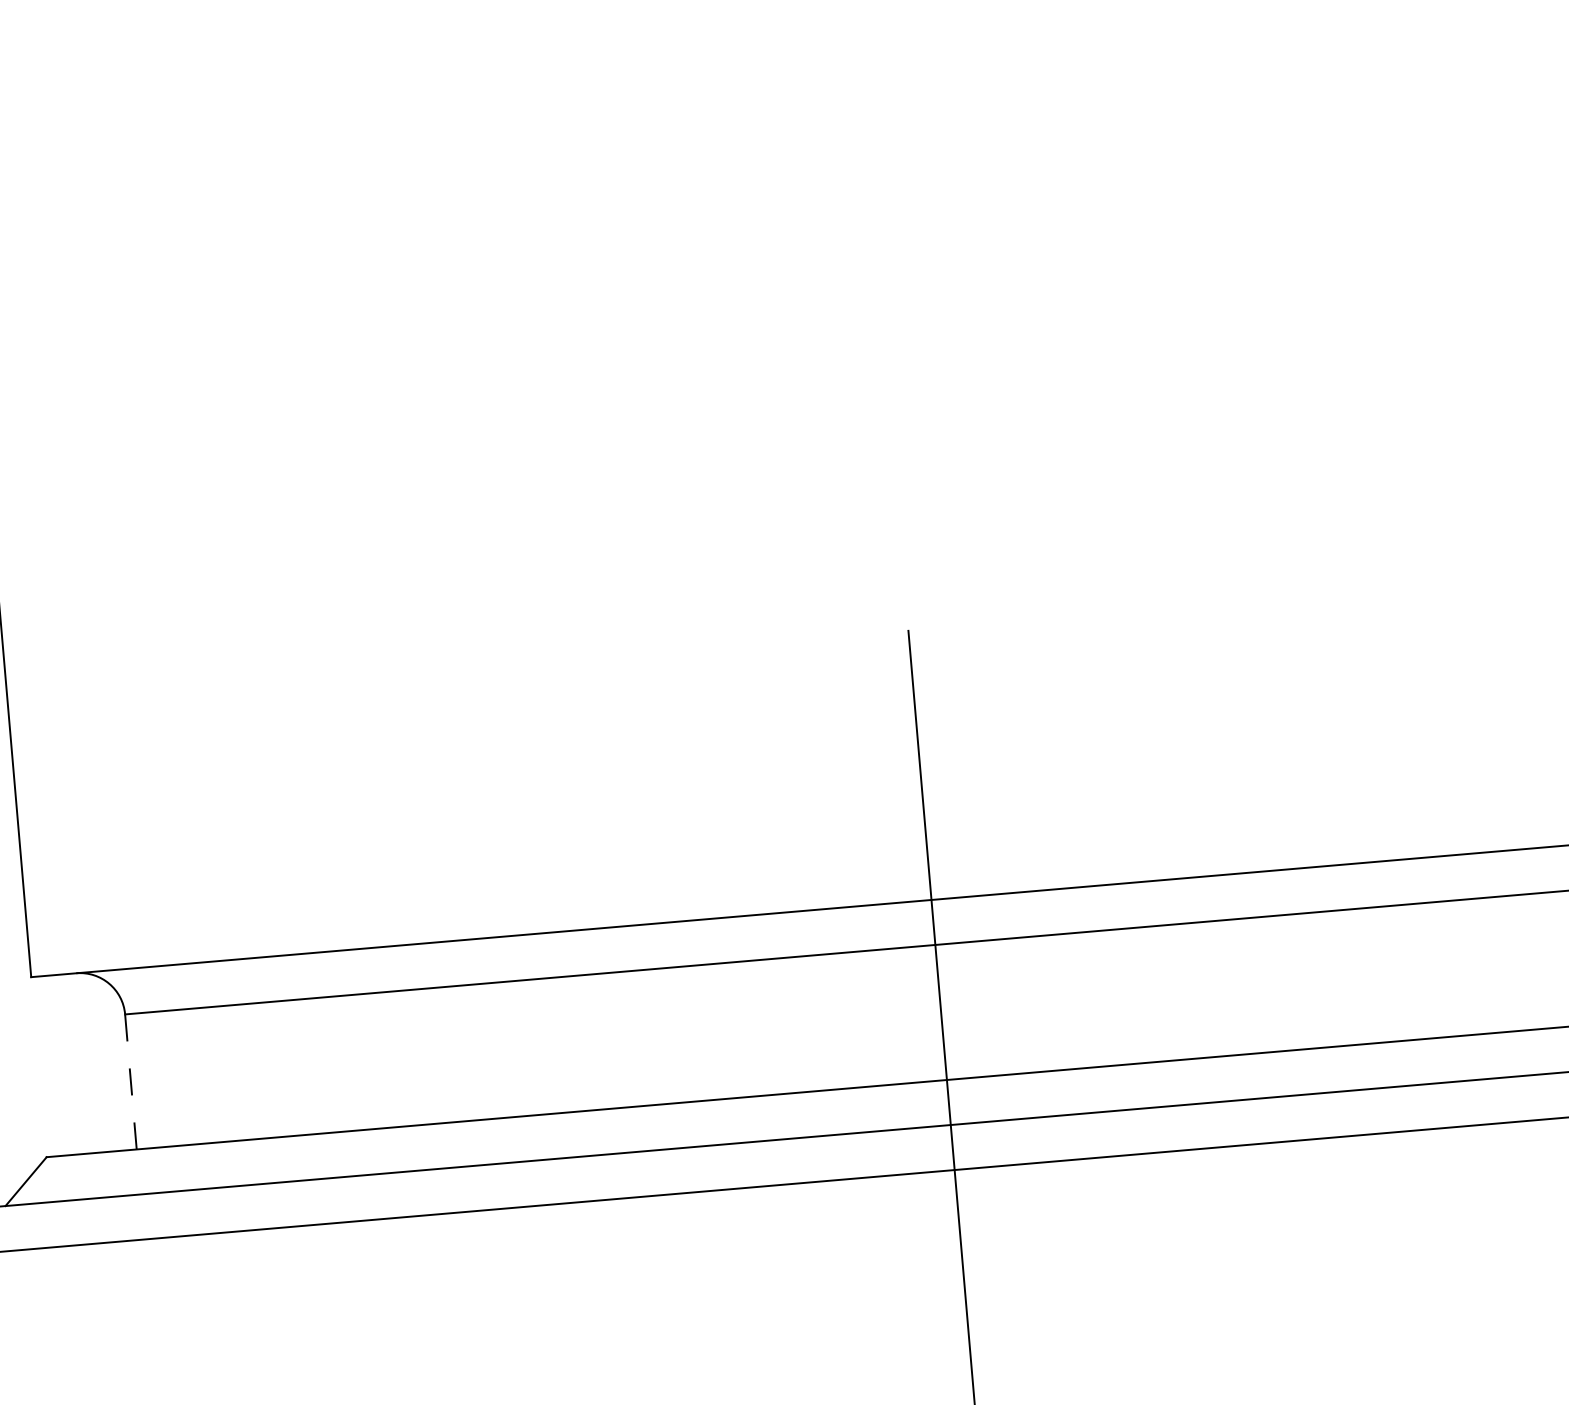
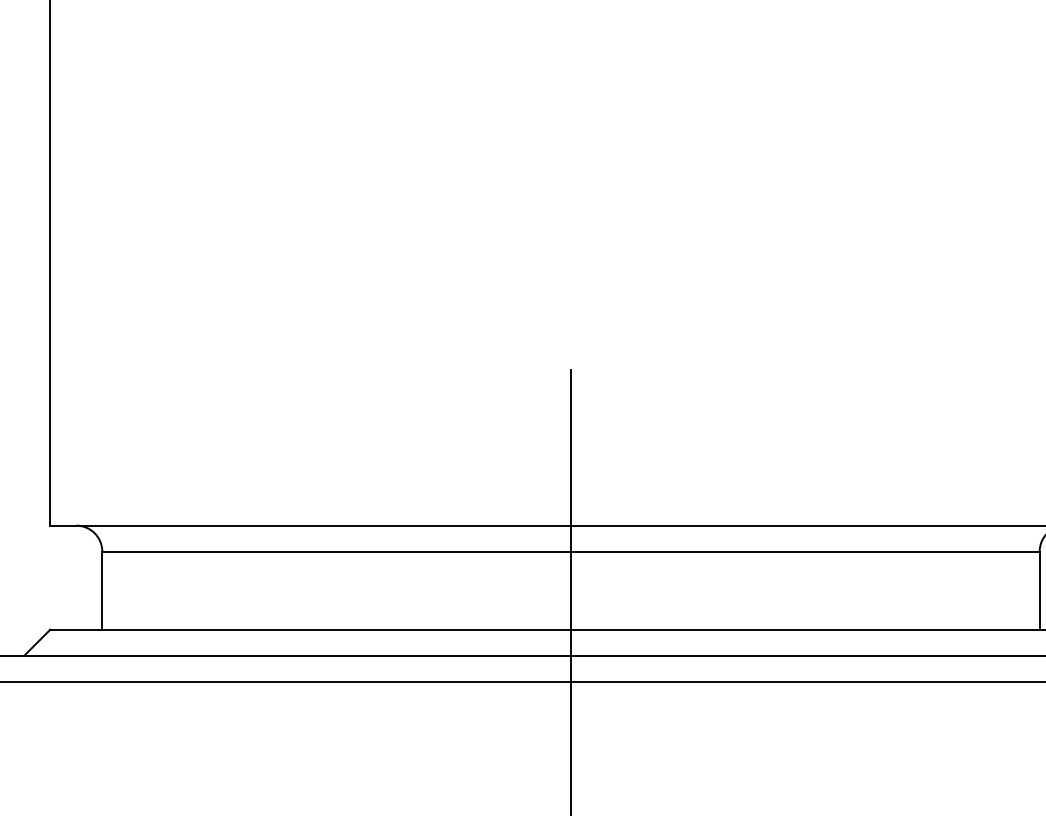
line: (131, 1083) -> (102, 591), dashed -> solid

